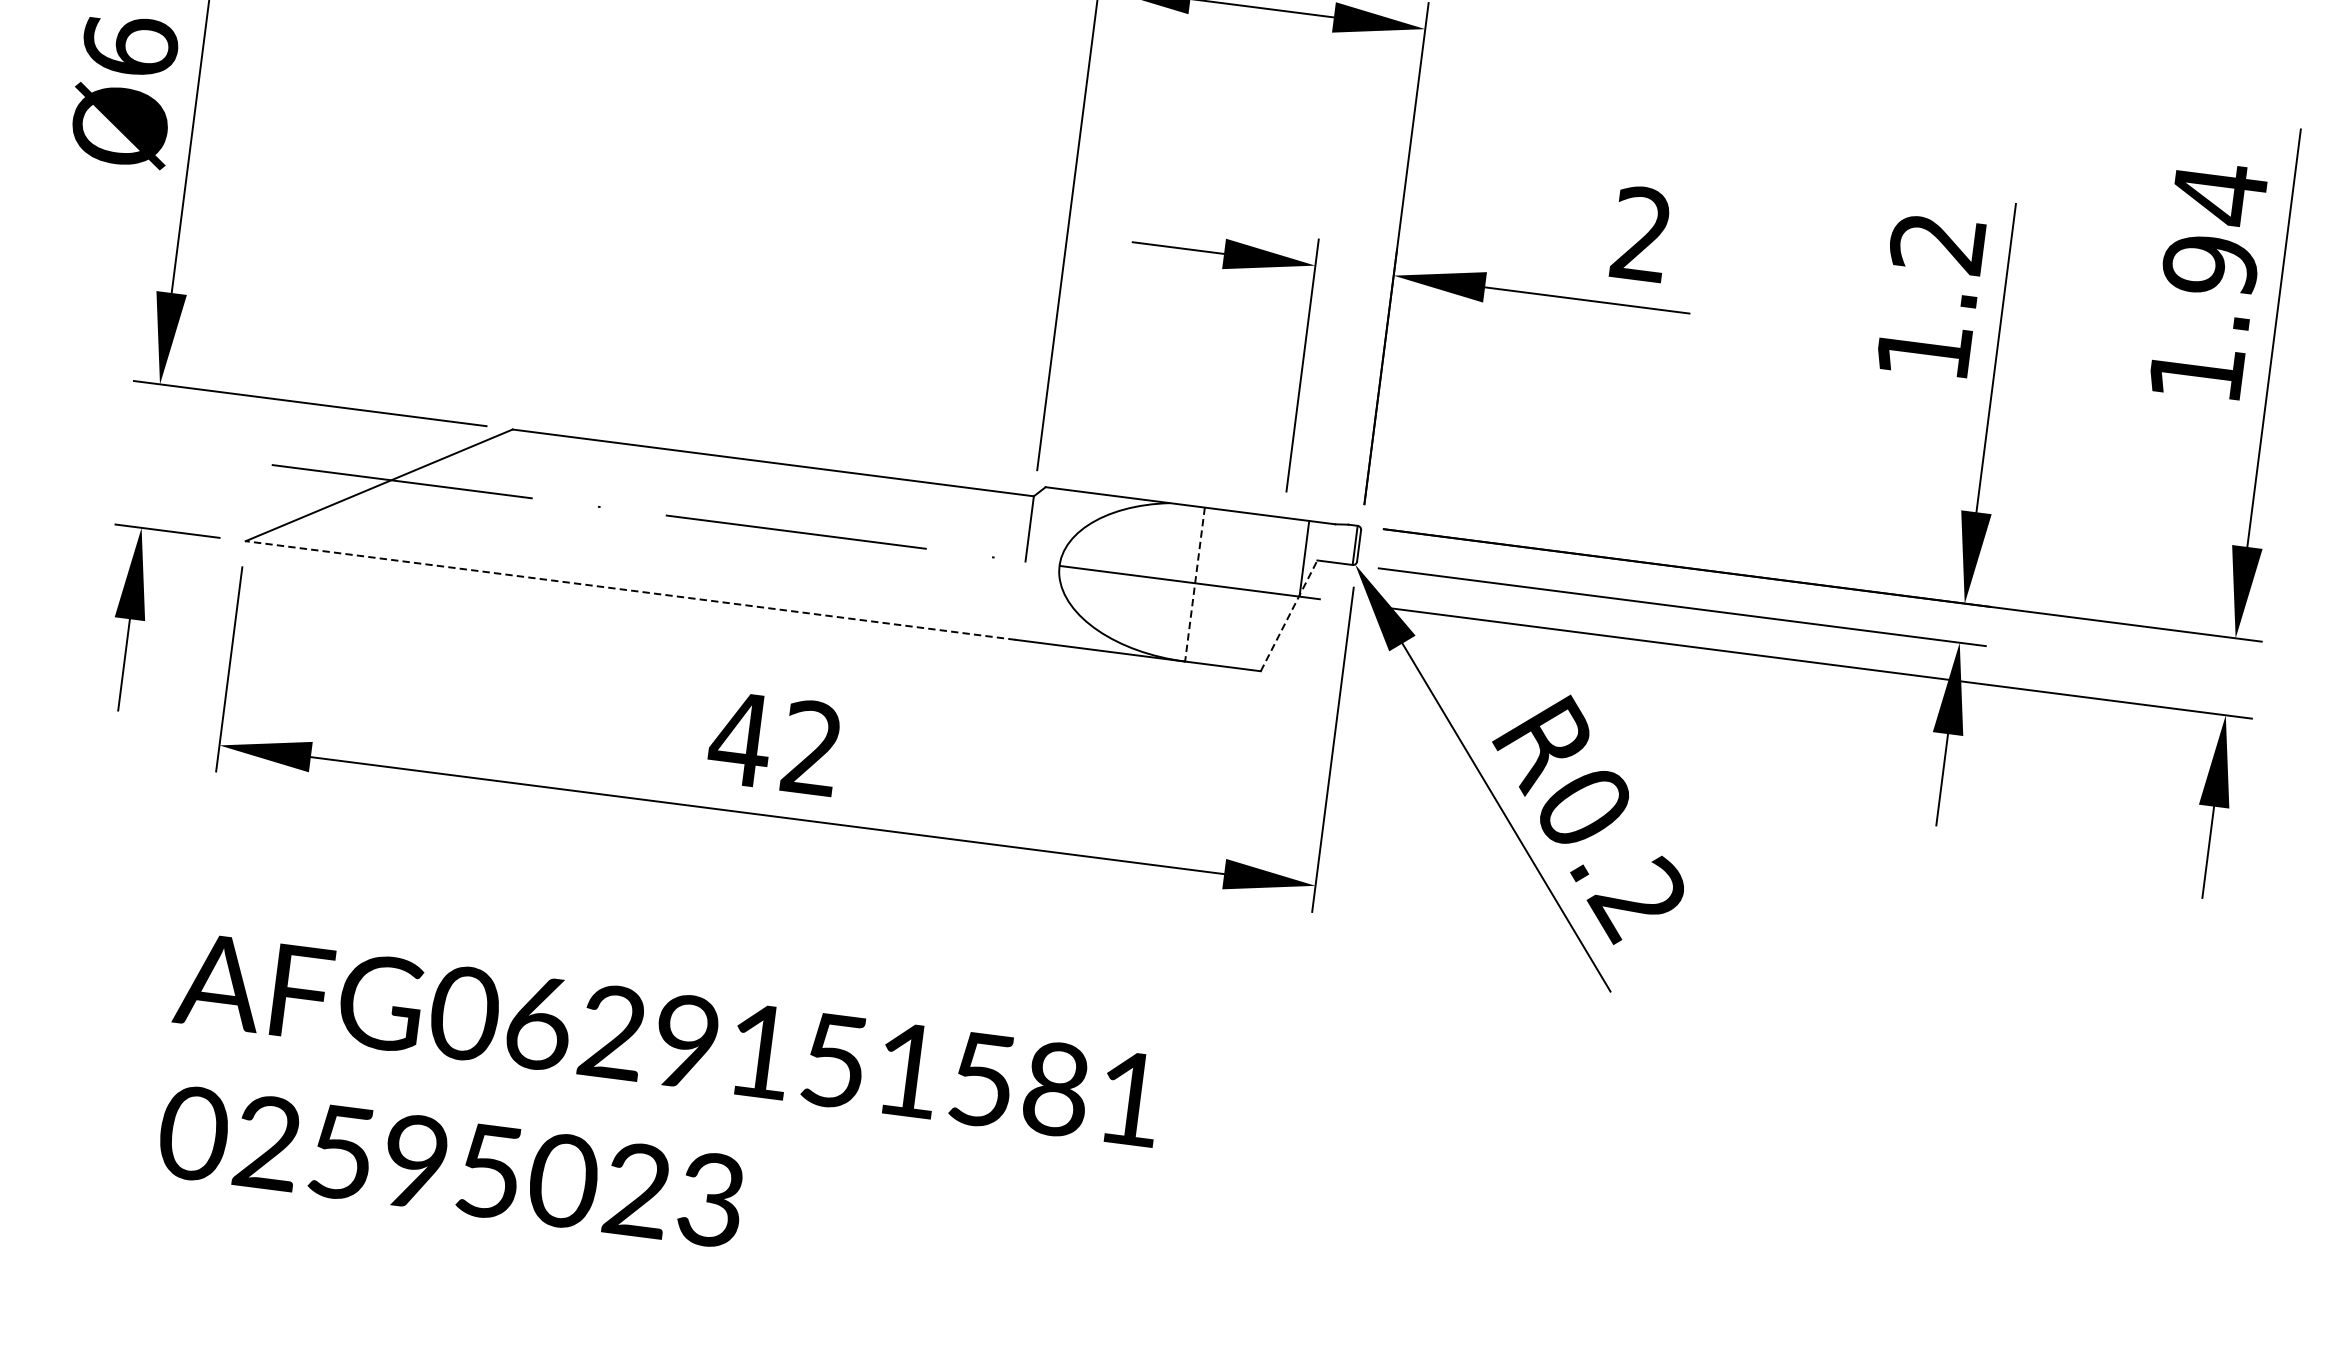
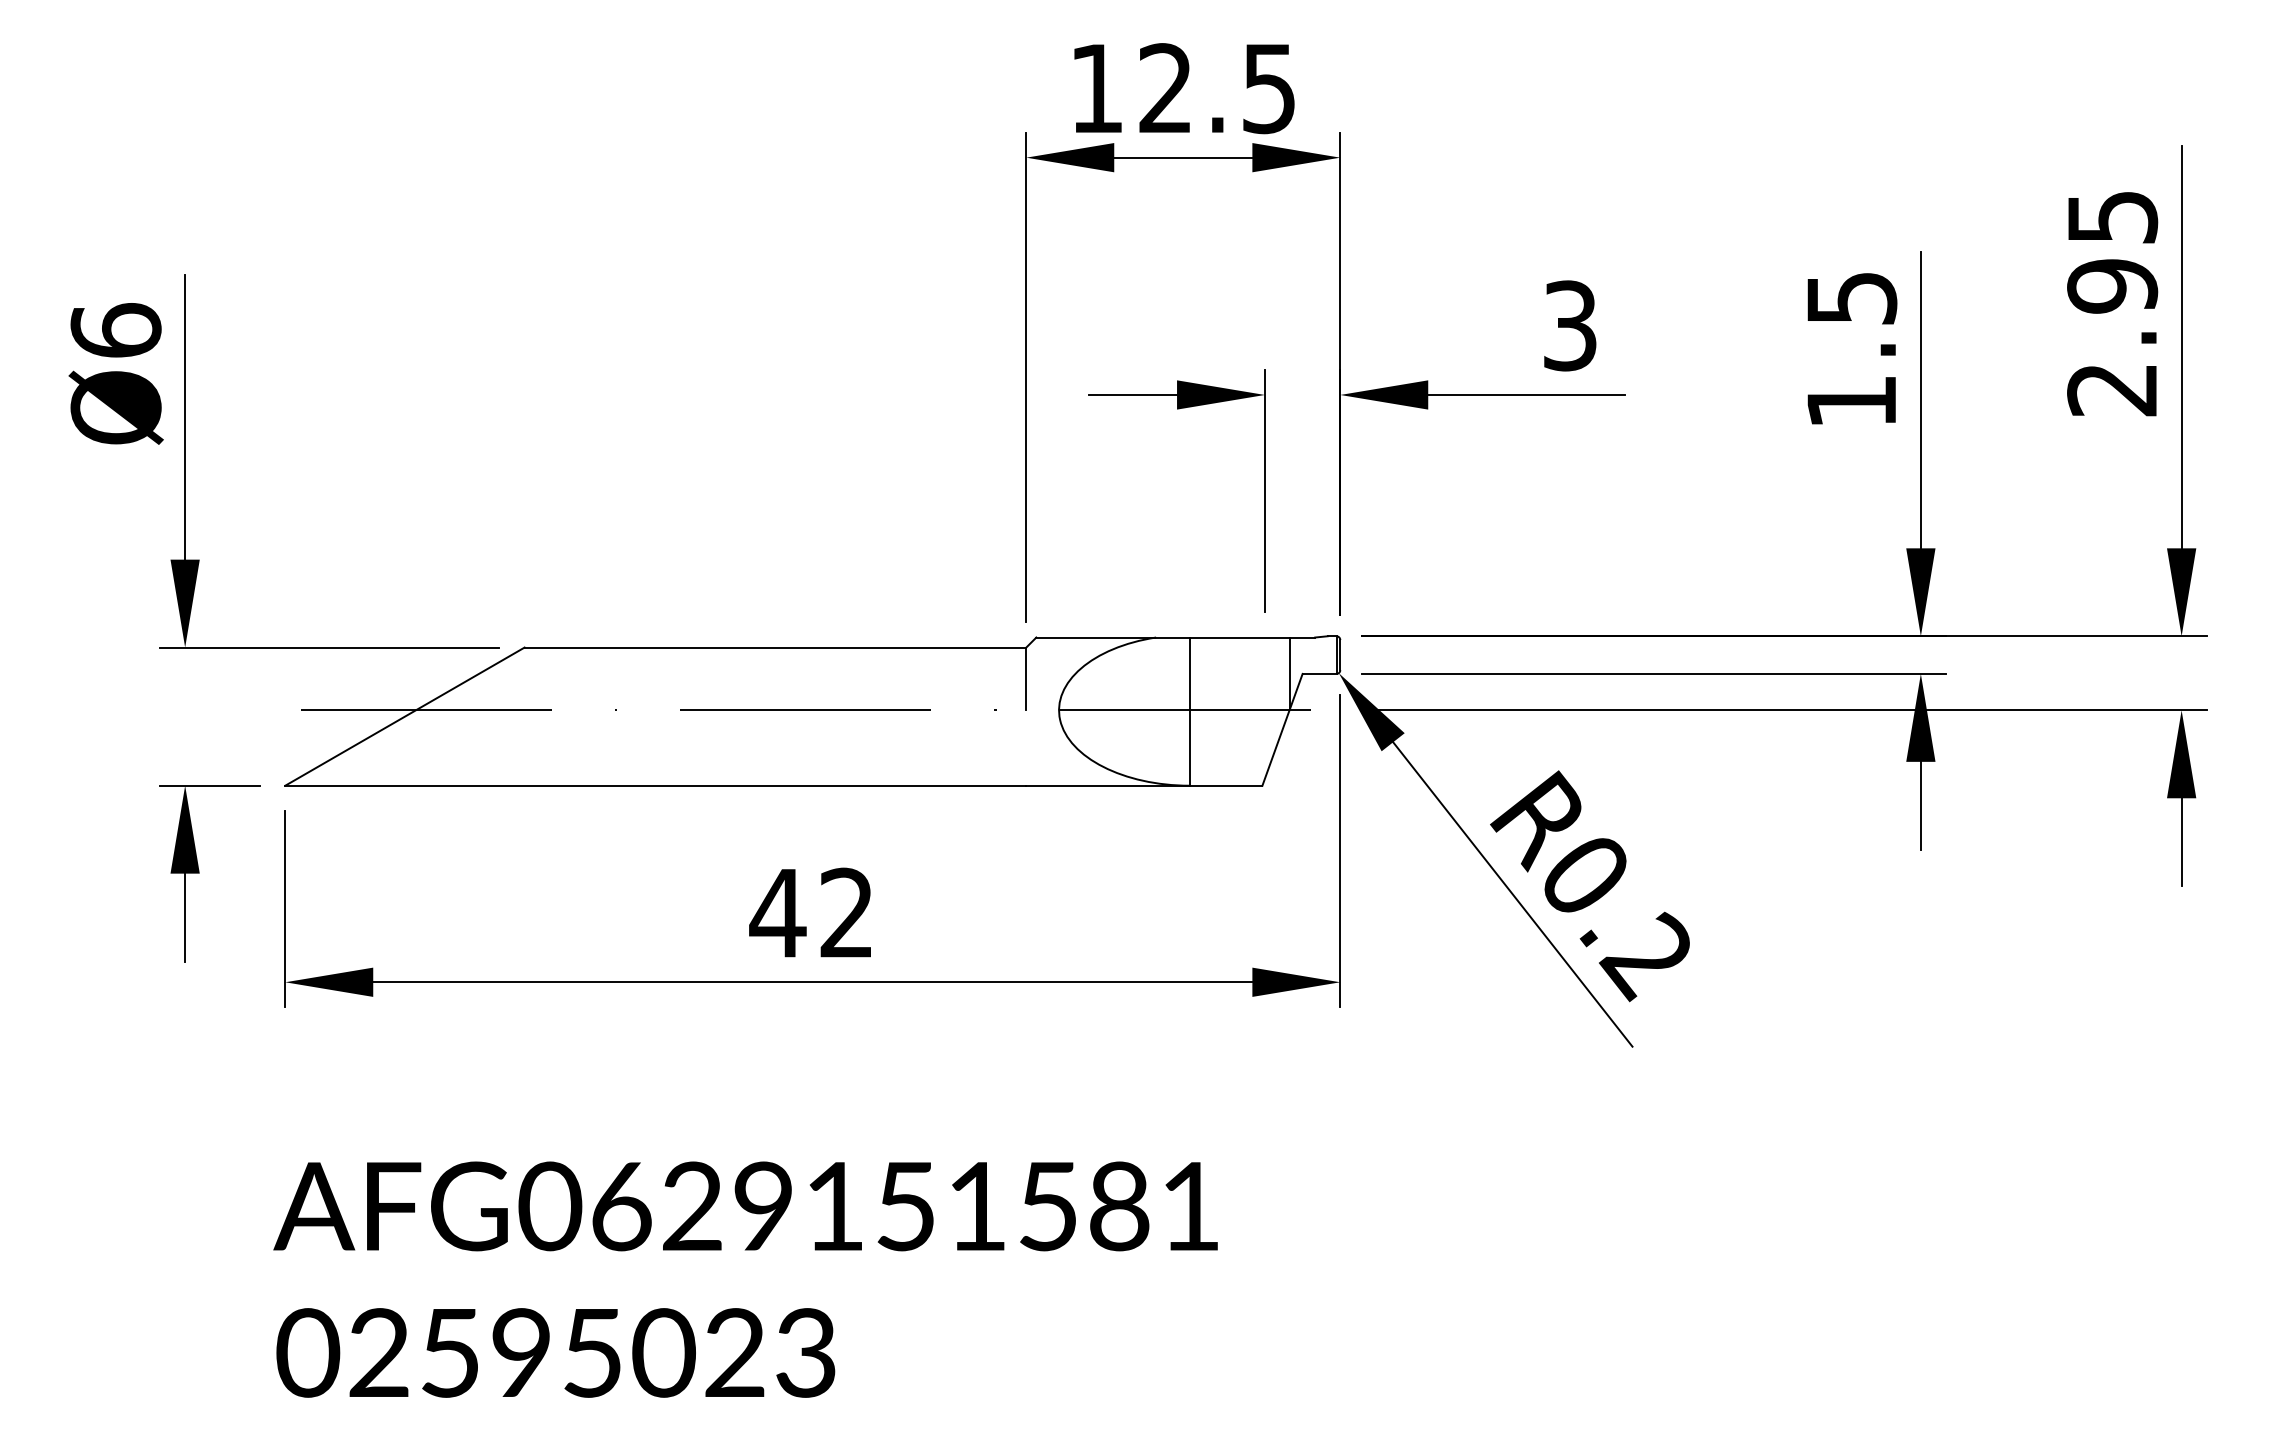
text: (1642, 234) -> (1570, 325), 2 -> 3
text: (1937, 243) -> (1851, 298), 1.2 -> 1.5
text: (2208, 282) -> (2112, 302), 1.94 -> 2.95
line: (1194, 585) -> (1189, 712), dashed -> solid
line: (630, 590) -> (655, 785), dashed -> solid
line: (1289, 615) -> (1282, 729), dashed -> solid

